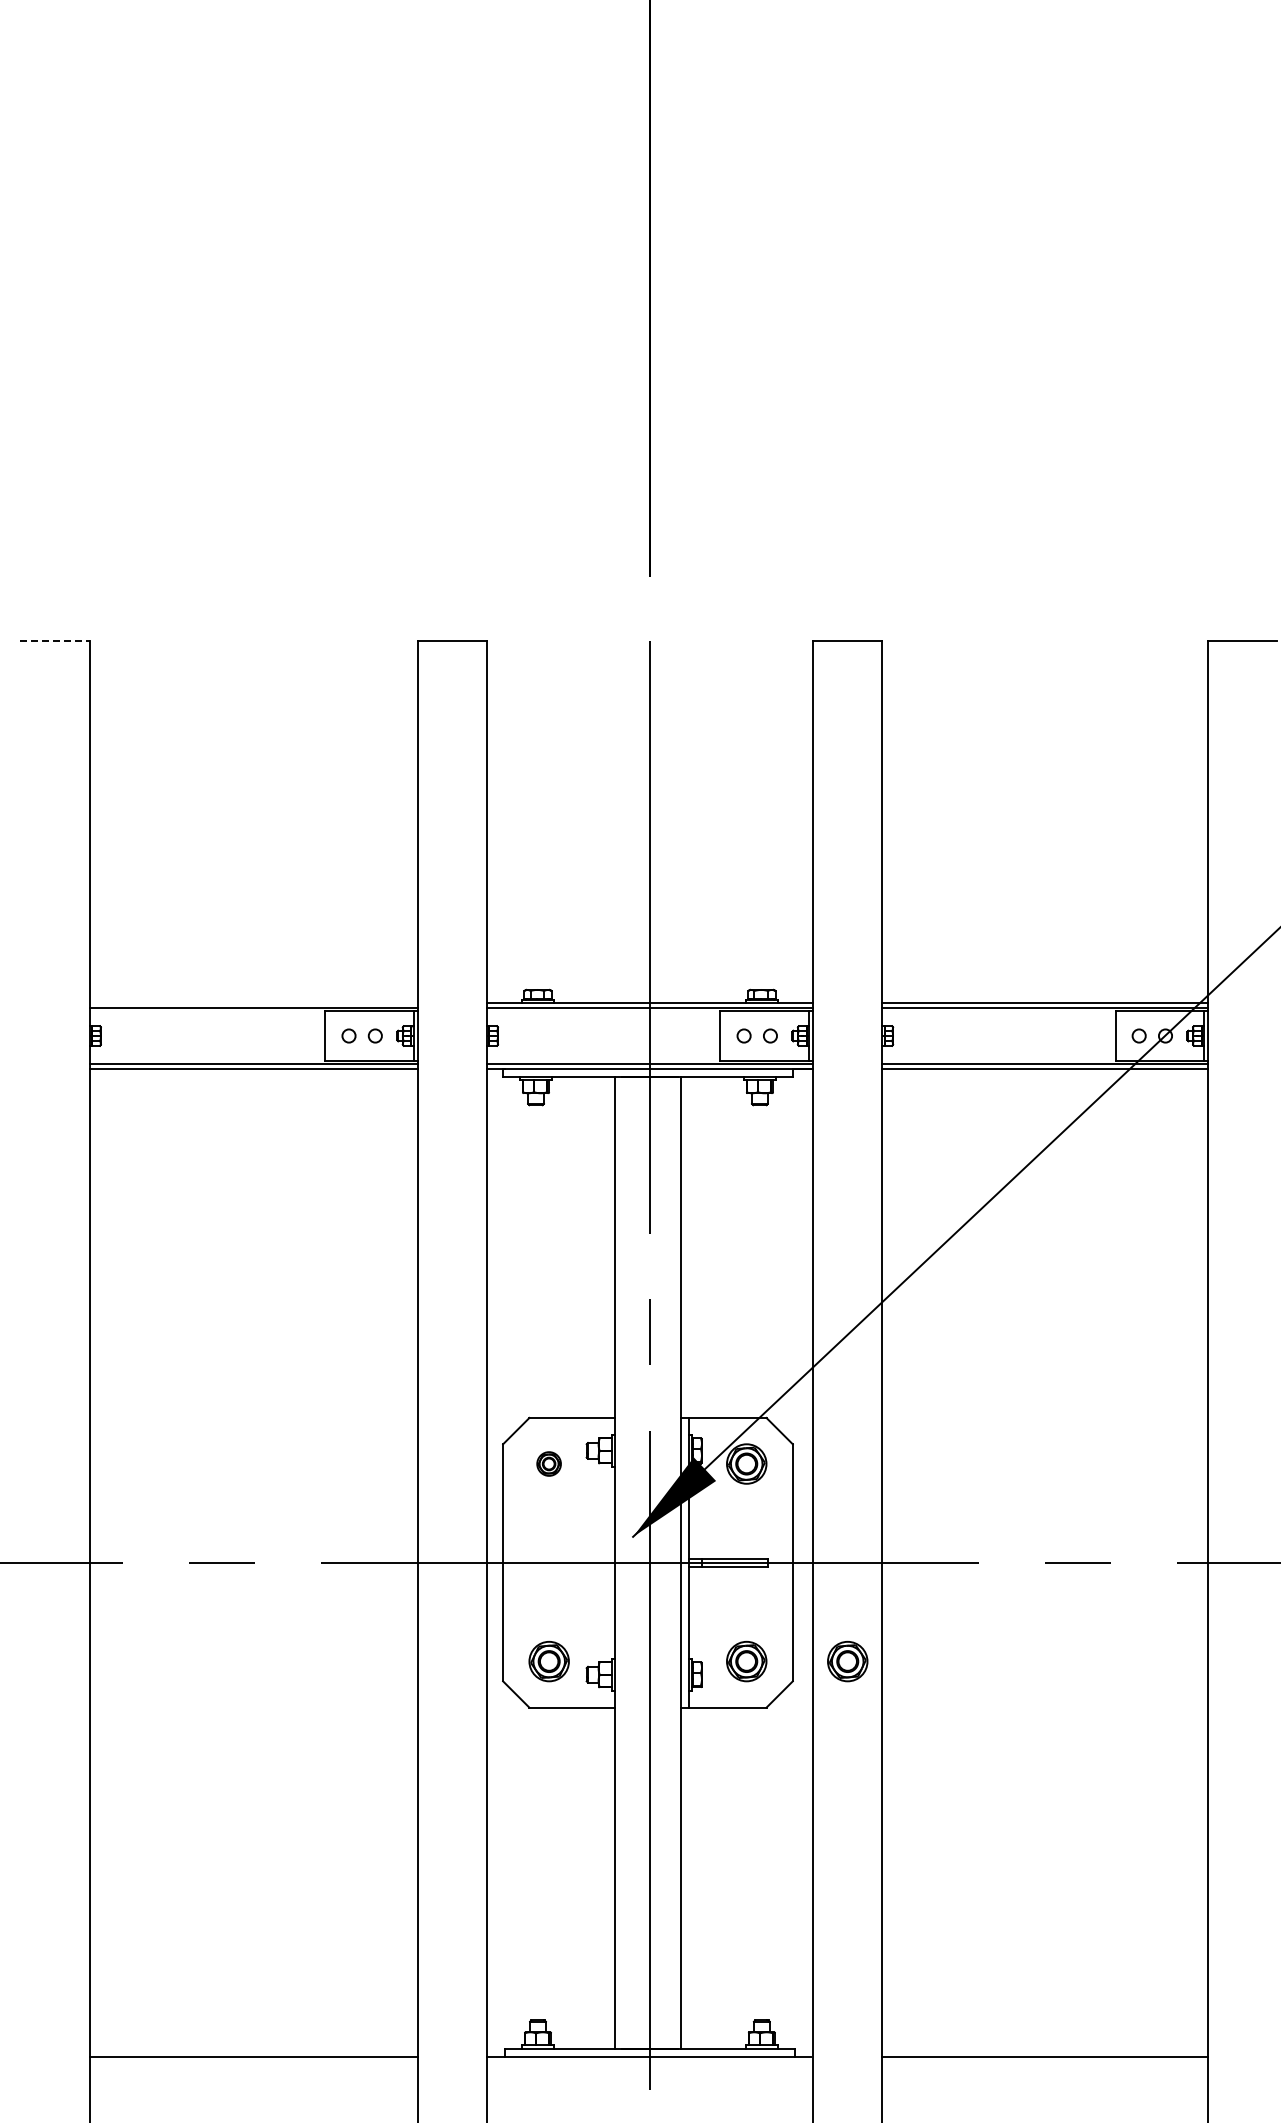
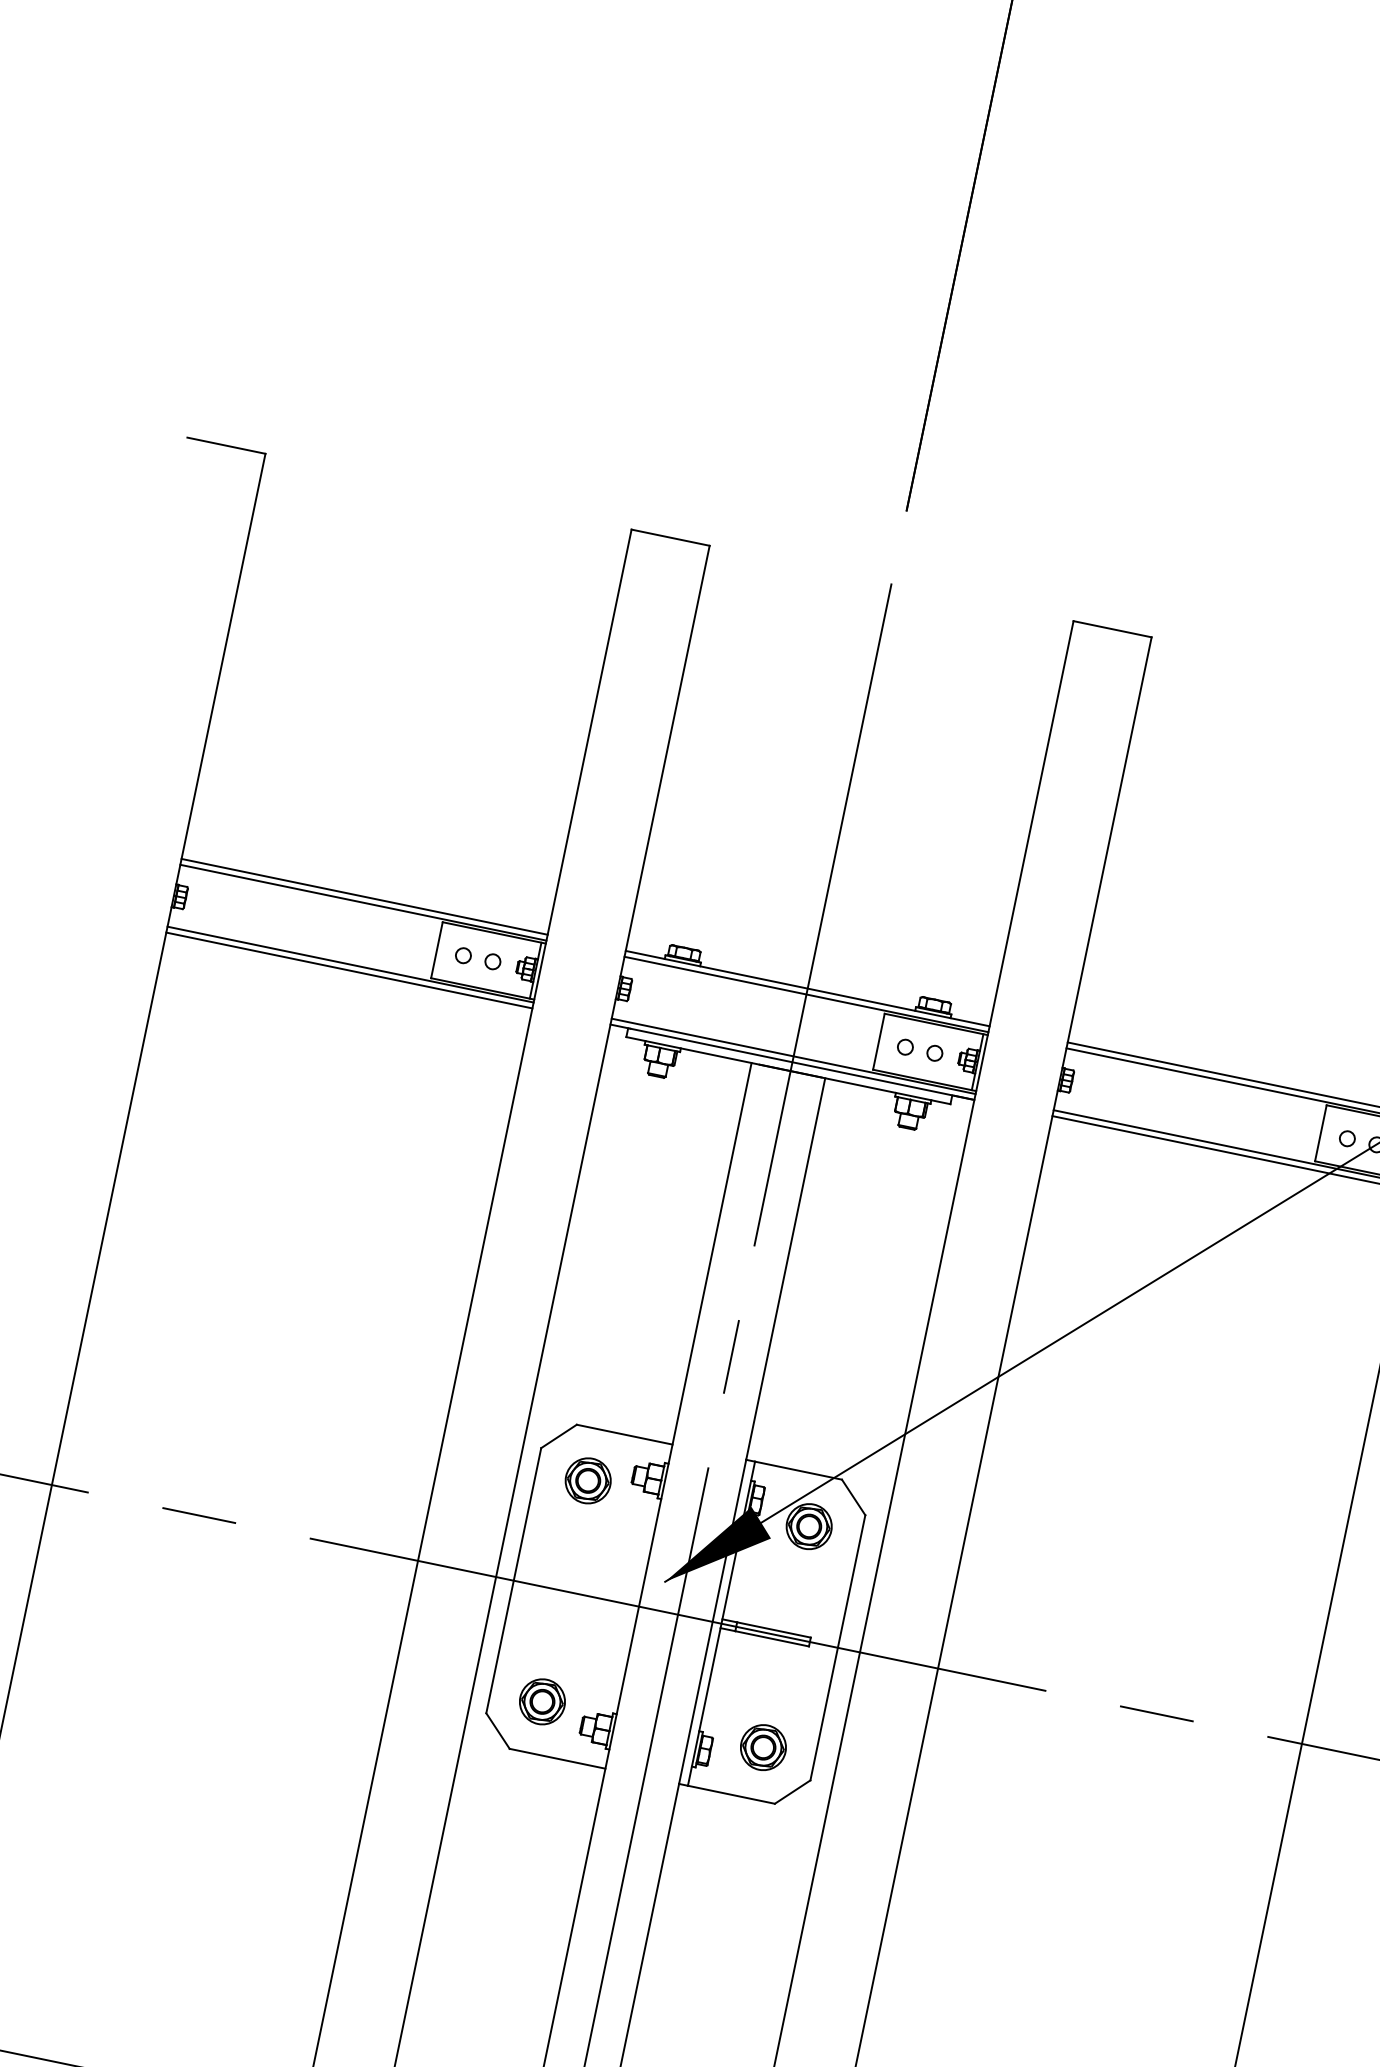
line: (55, 640) -> (226, 445), dashed -> solid
line: (253, 1003) -> (364, 897), added
part: (548, 1463) -> (587, 1480), size x1.67
part: (847, 1661) -> (876, 1770), removed

